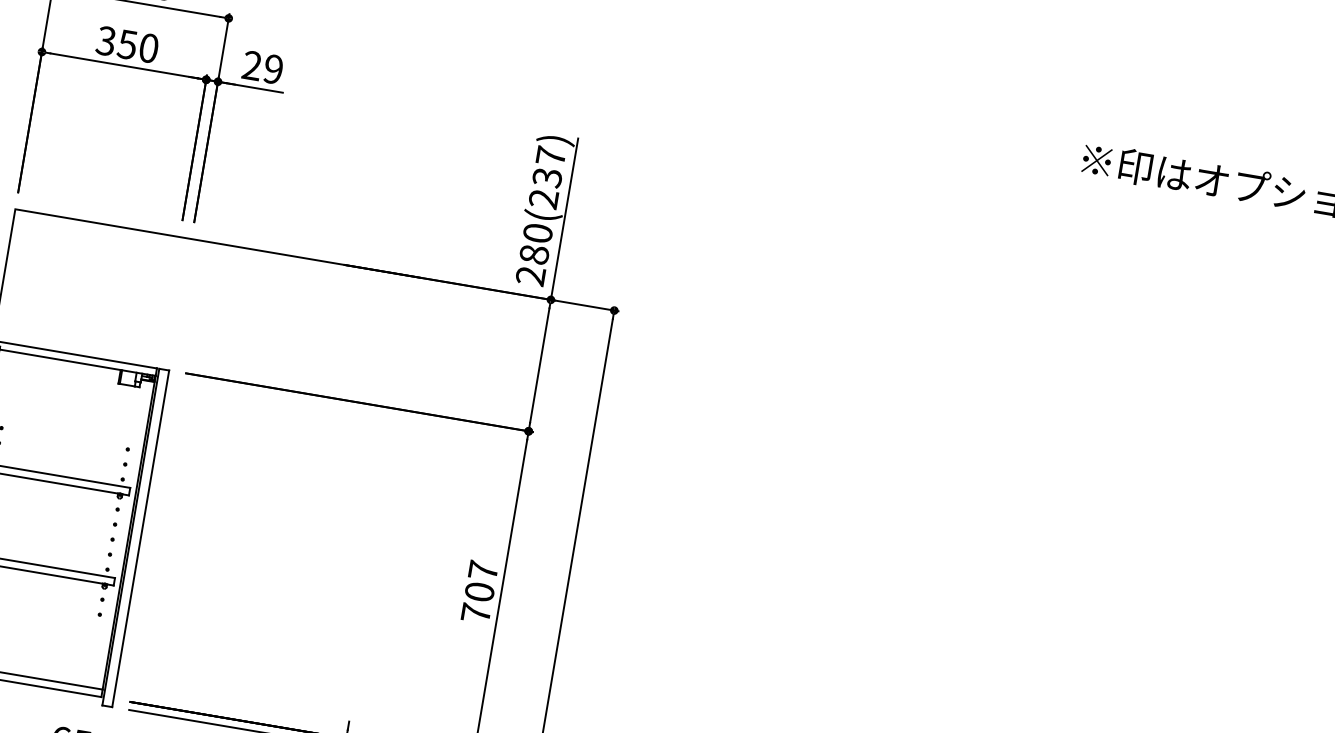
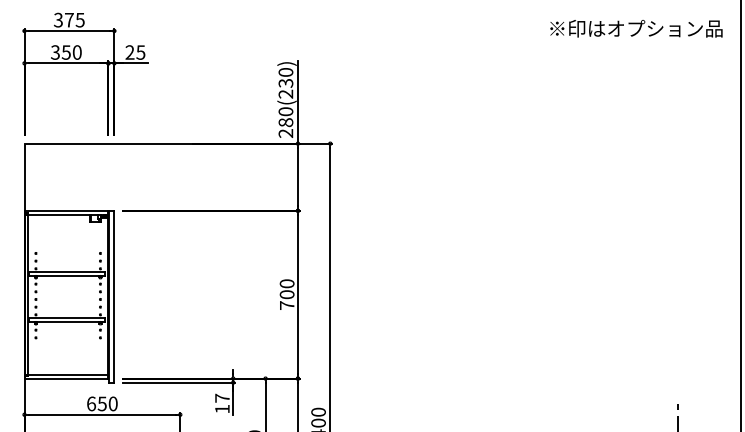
text: (272, 69) -> (140, 52), 29 -> 25
text: (550, 156) -> (285, 72), 280(237) -> 280(230)
text: (482, 569) -> (286, 283), 707 -> 700

